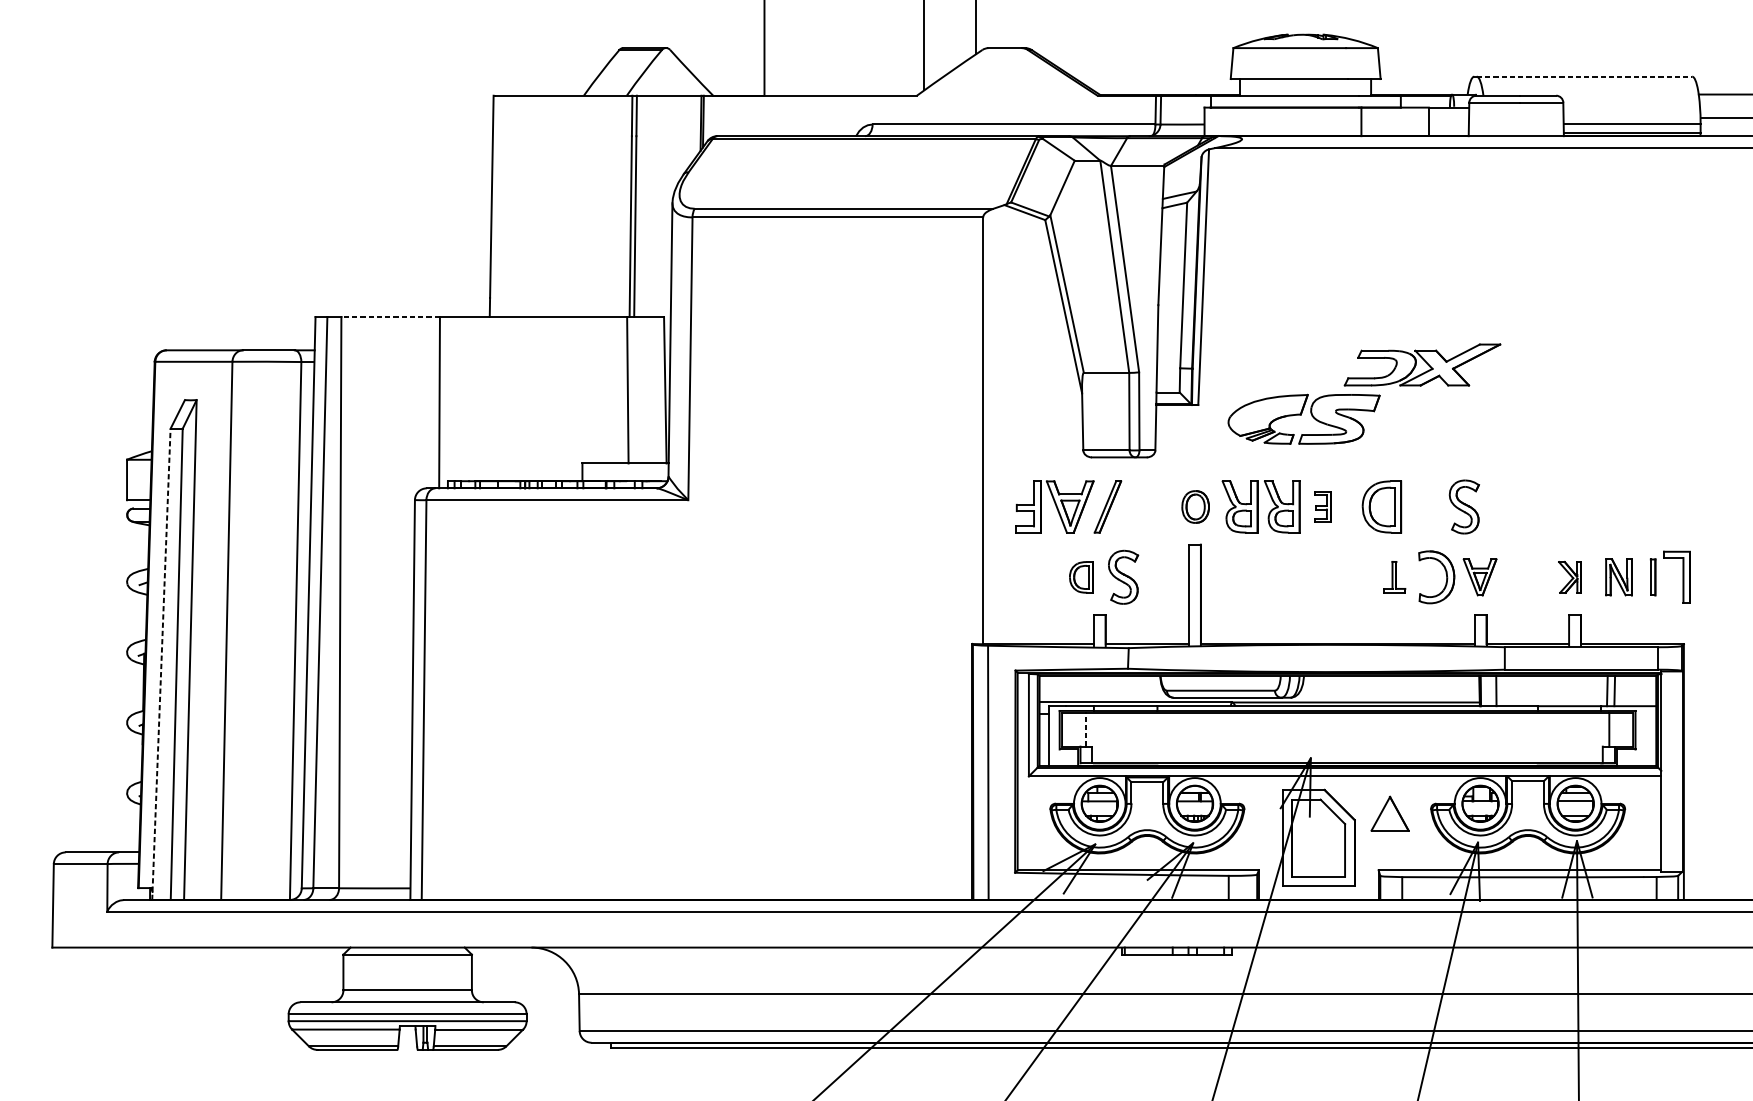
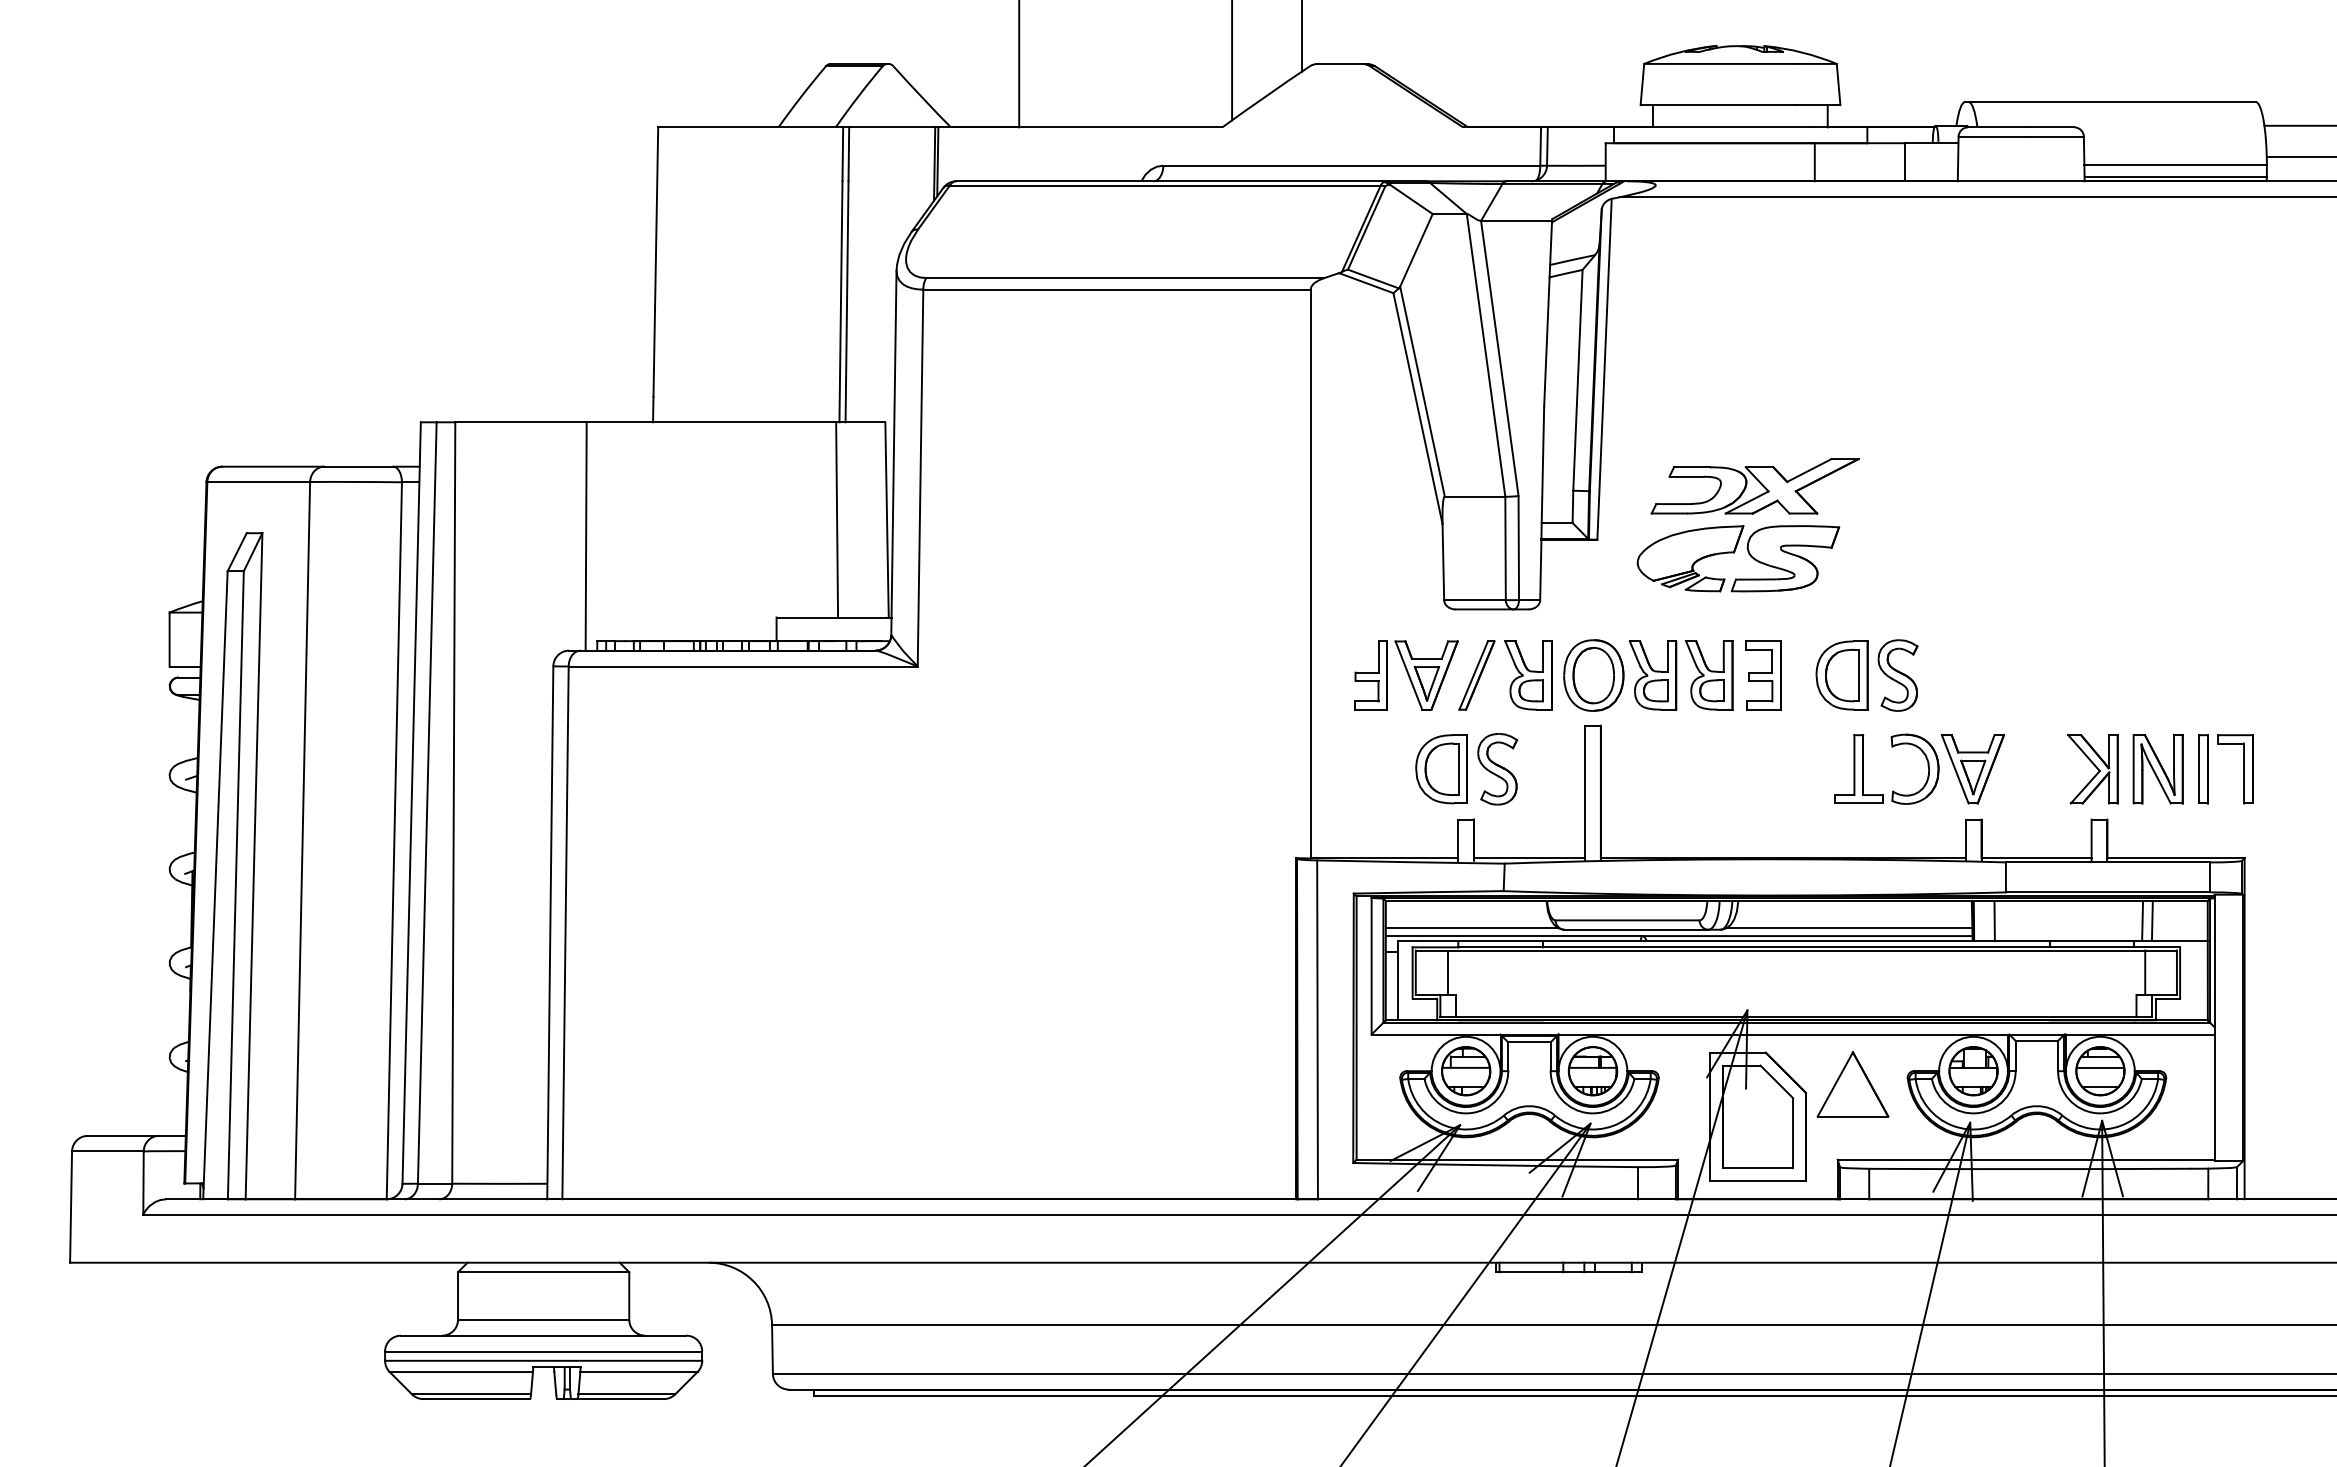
line: (1584, 77) -> (2112, 102), dashed -> solid
line: (391, 317) -> (521, 422), dashed -> solid
part: (1421, 365) -> (1754, 486), moved
part: (1146, 506) -> (1528, 675), added
part: (1195, 506) -> (1593, 675), size x1.67
part: (1322, 506) -> (1763, 675), size x1.67
part: (1463, 506) -> (1897, 675), moved
part: (1394, 576) -> (1858, 768), size x1.67
part: (1081, 577) -> (1441, 769), size x1.67
part: (1479, 577) -> (1972, 769), size x1.43
part: (1569, 577) -> (2092, 769), size x1.67
part: (1618, 577) -> (2157, 769), size x1.43
part: (1653, 577) -> (2203, 769), size x1.43
line: (161, 663) -> (215, 884), dashed -> solid
line: (1103, 696) -> (1471, 928), added
line: (1387, 696) -> (1849, 928), added
line: (1085, 729) -> (1447, 972), dashed -> solid
part: (1389, 813) -> (1852, 1084), size x1.43

